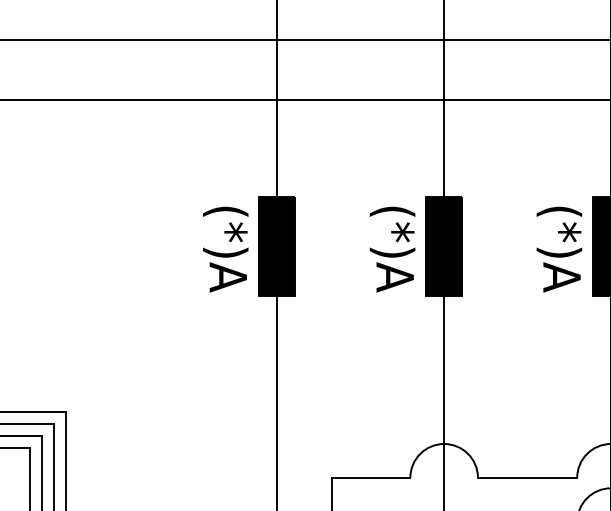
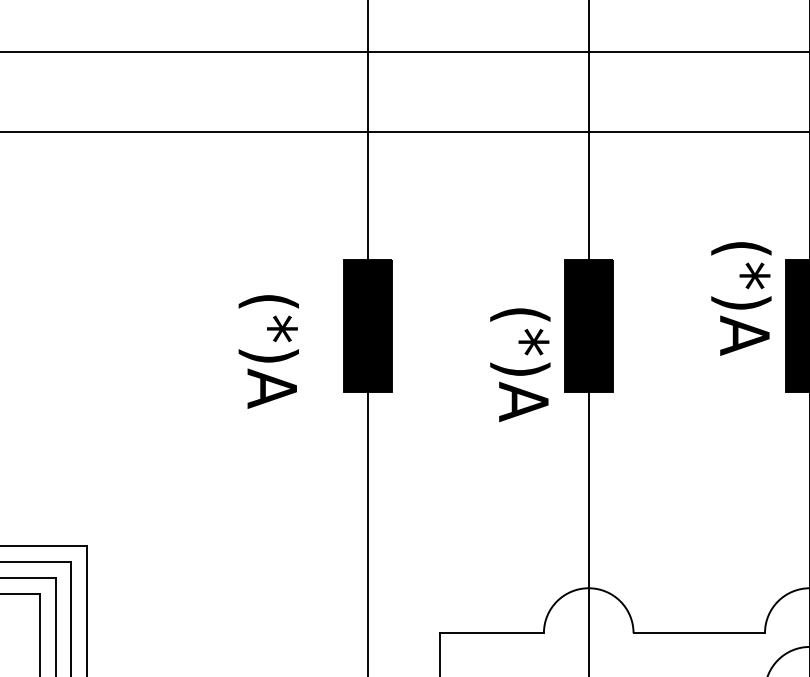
text: (225, 249) -> (268, 351), moved
text: (392, 249) -> (520, 364), moved
text: (559, 249) -> (741, 298), moved

